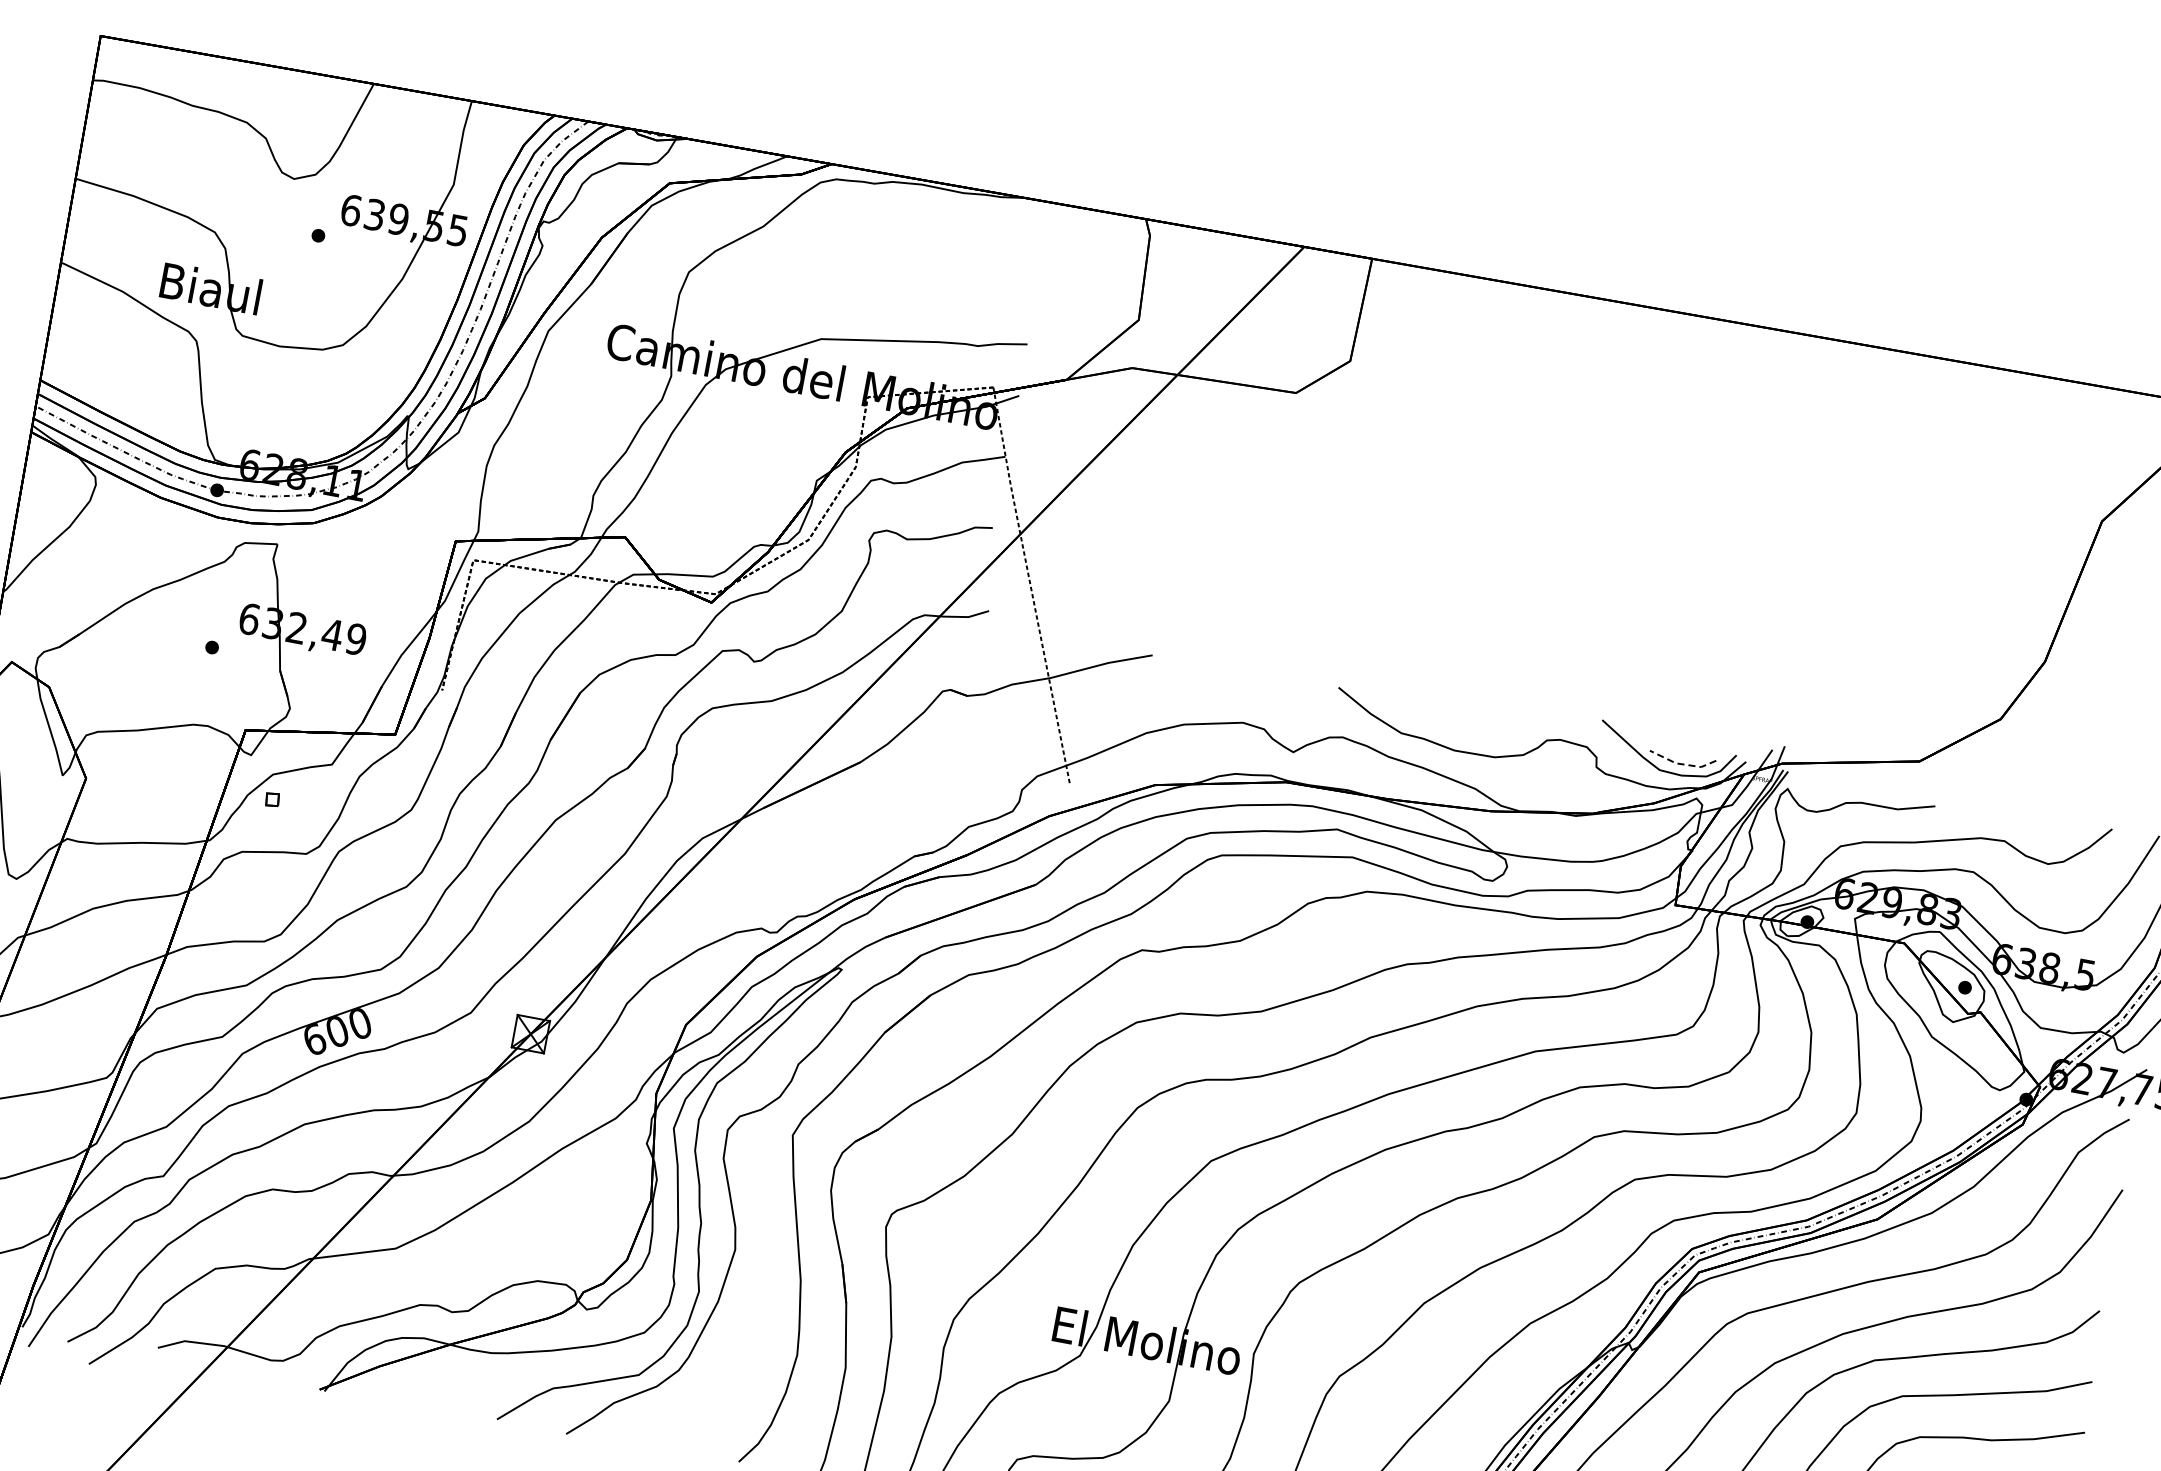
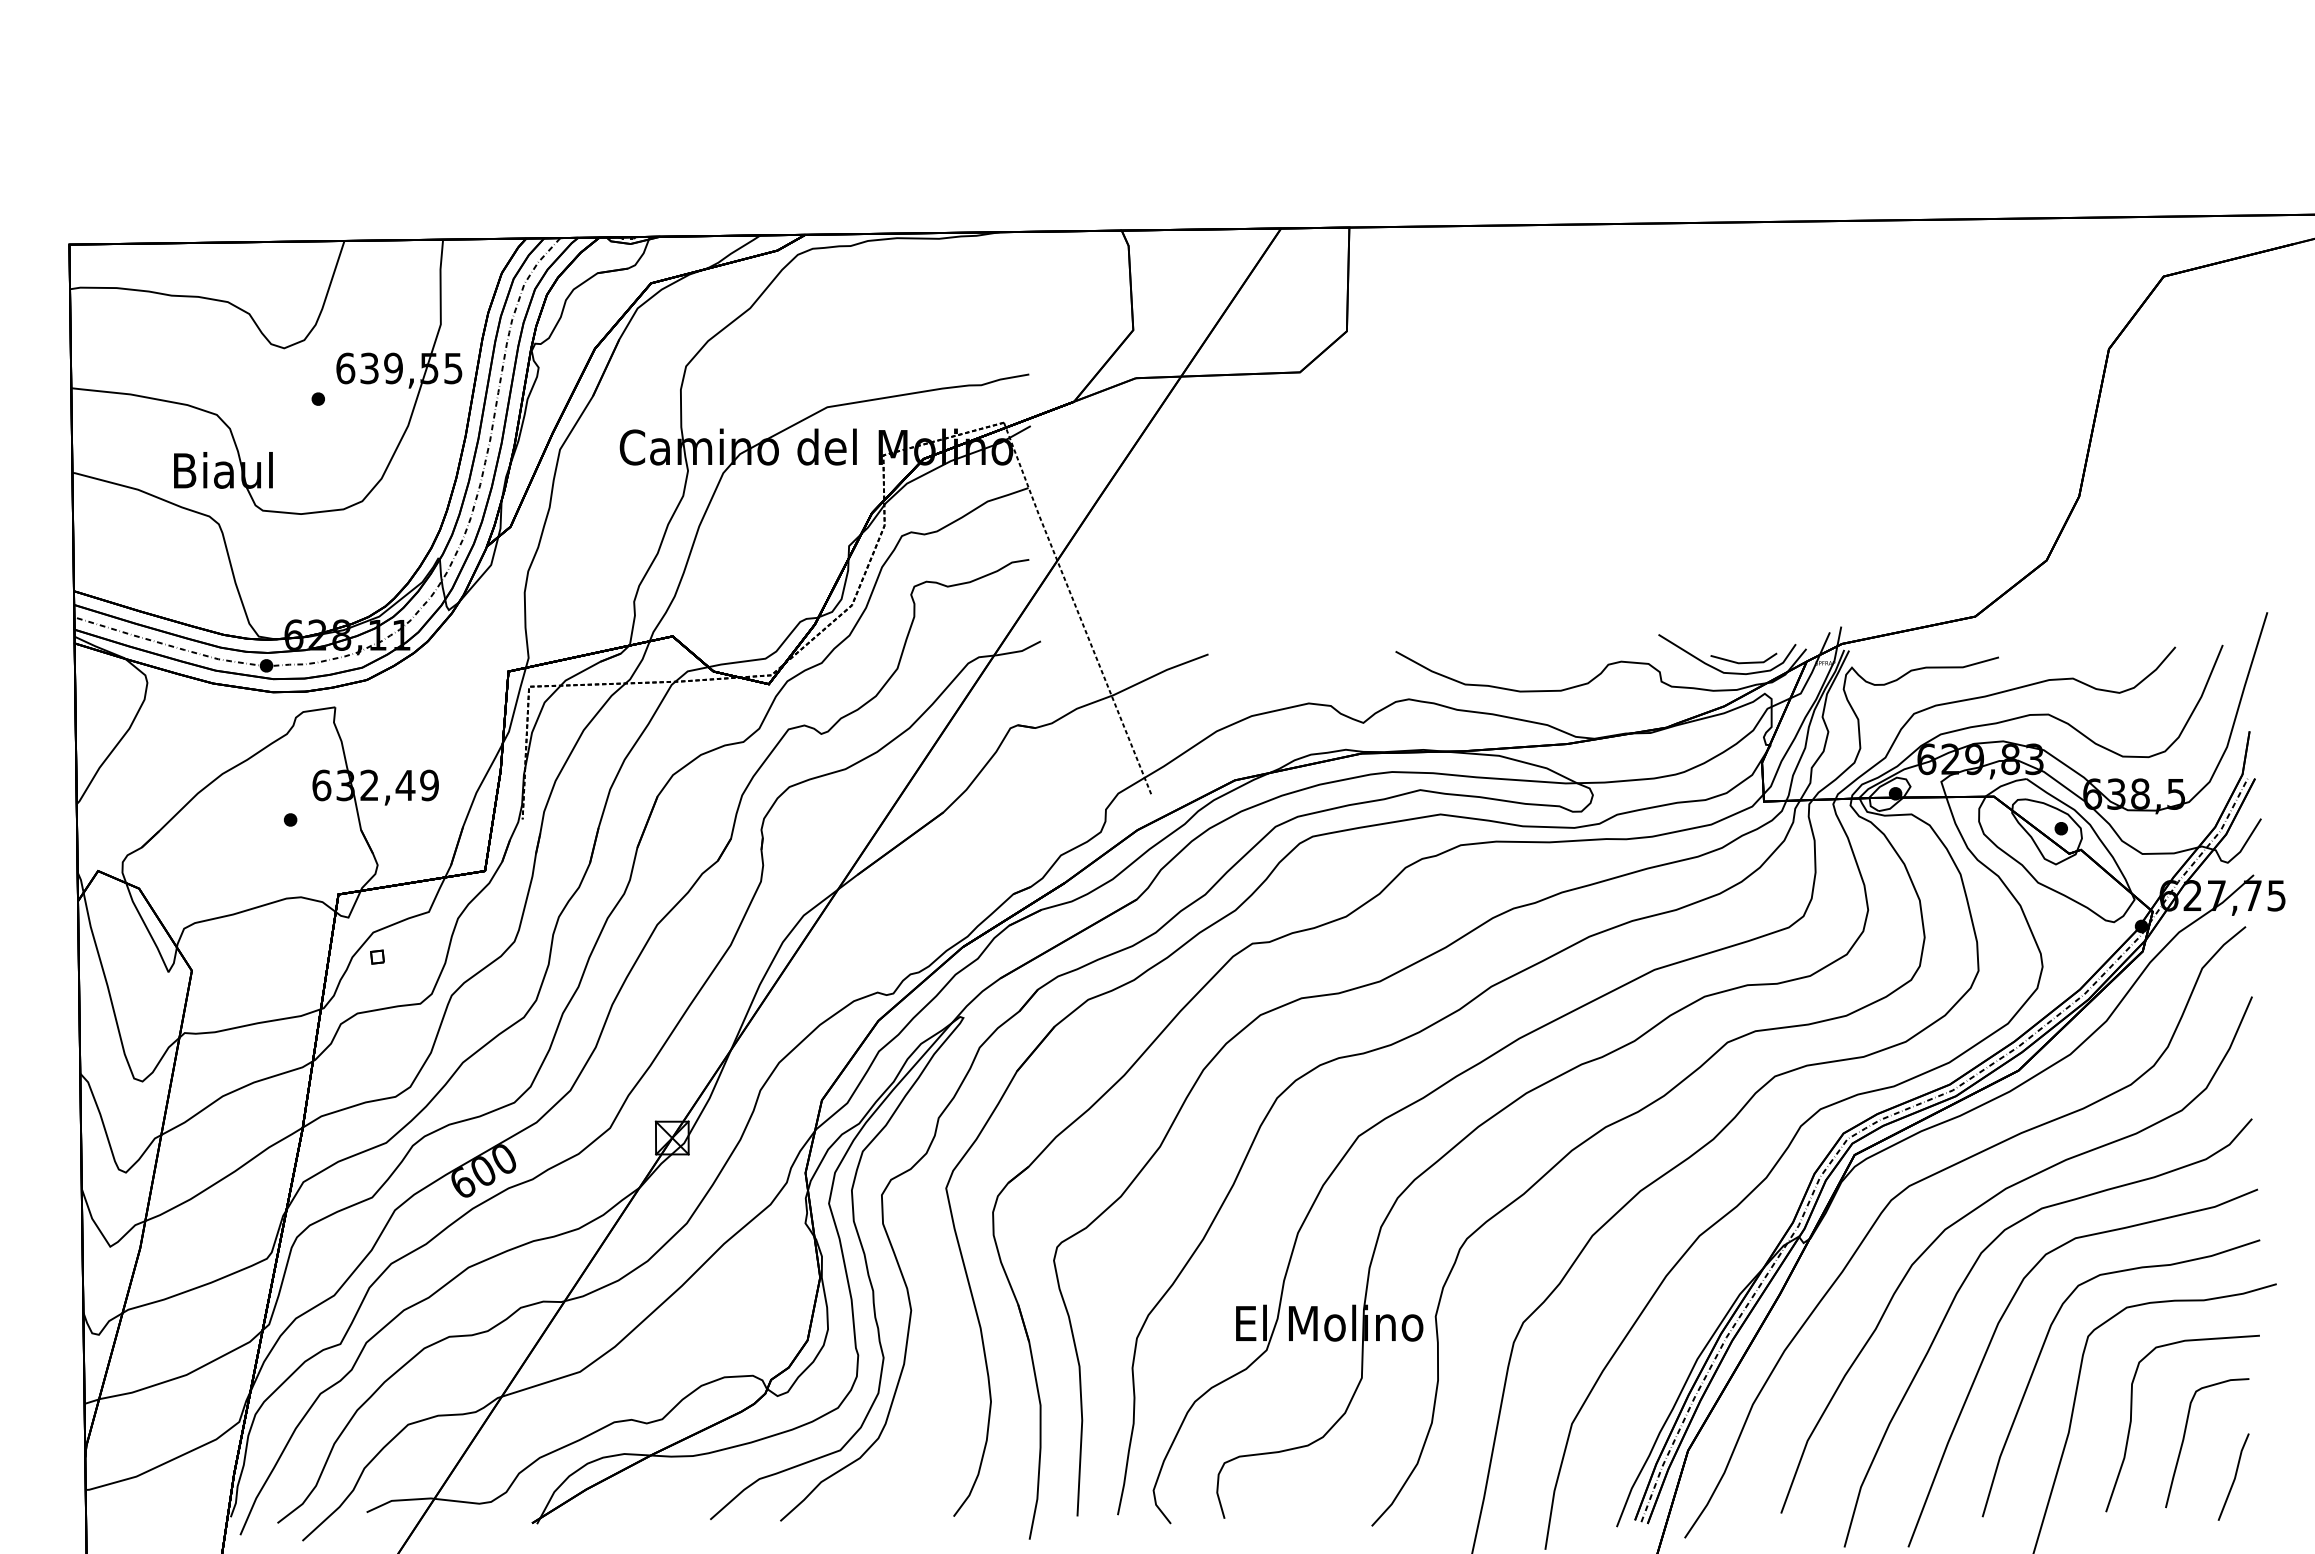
line: (1683, 764) -> (1745, 663), dashed -> solid

